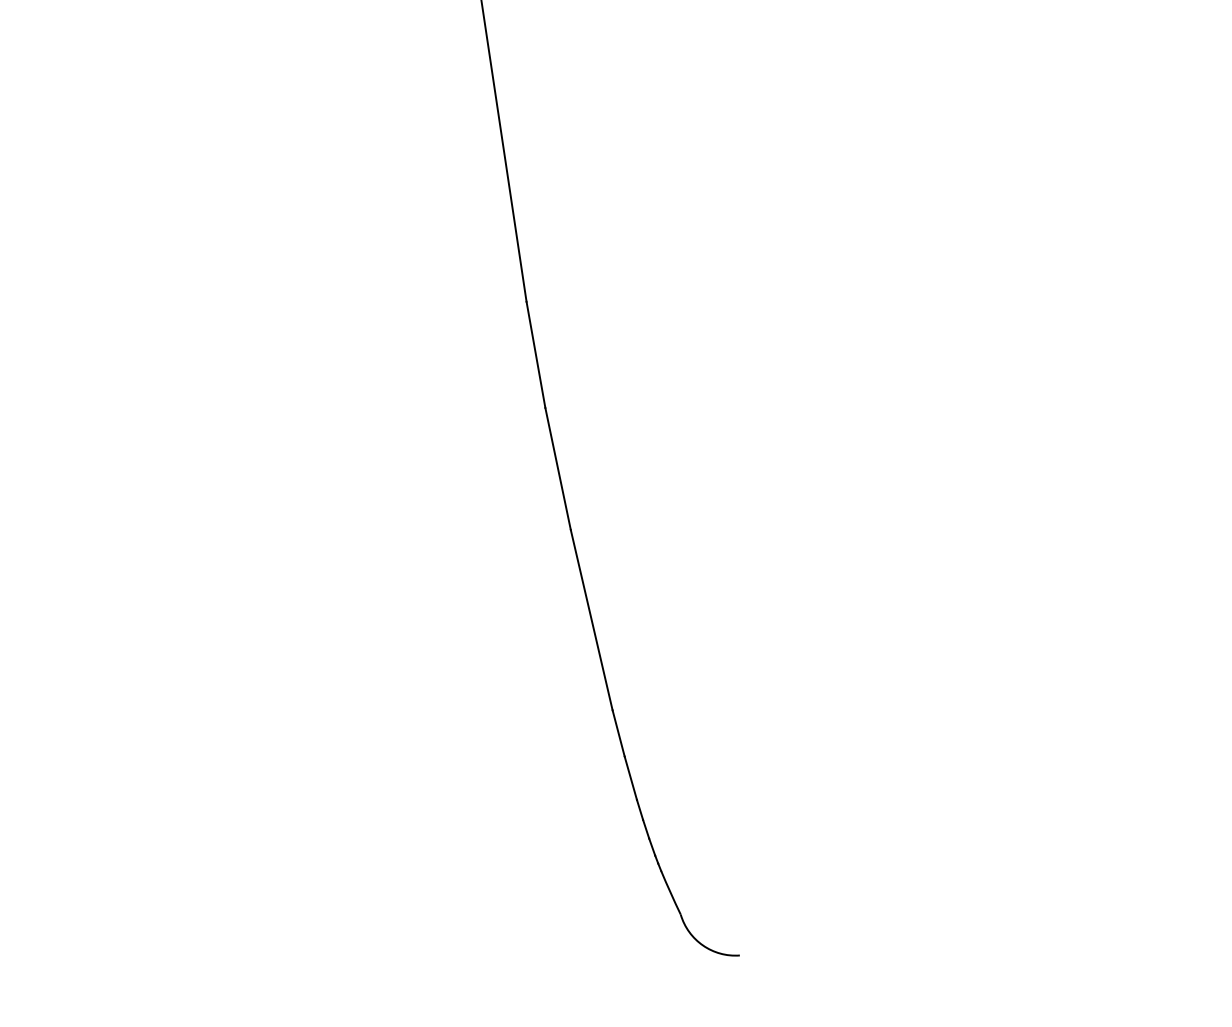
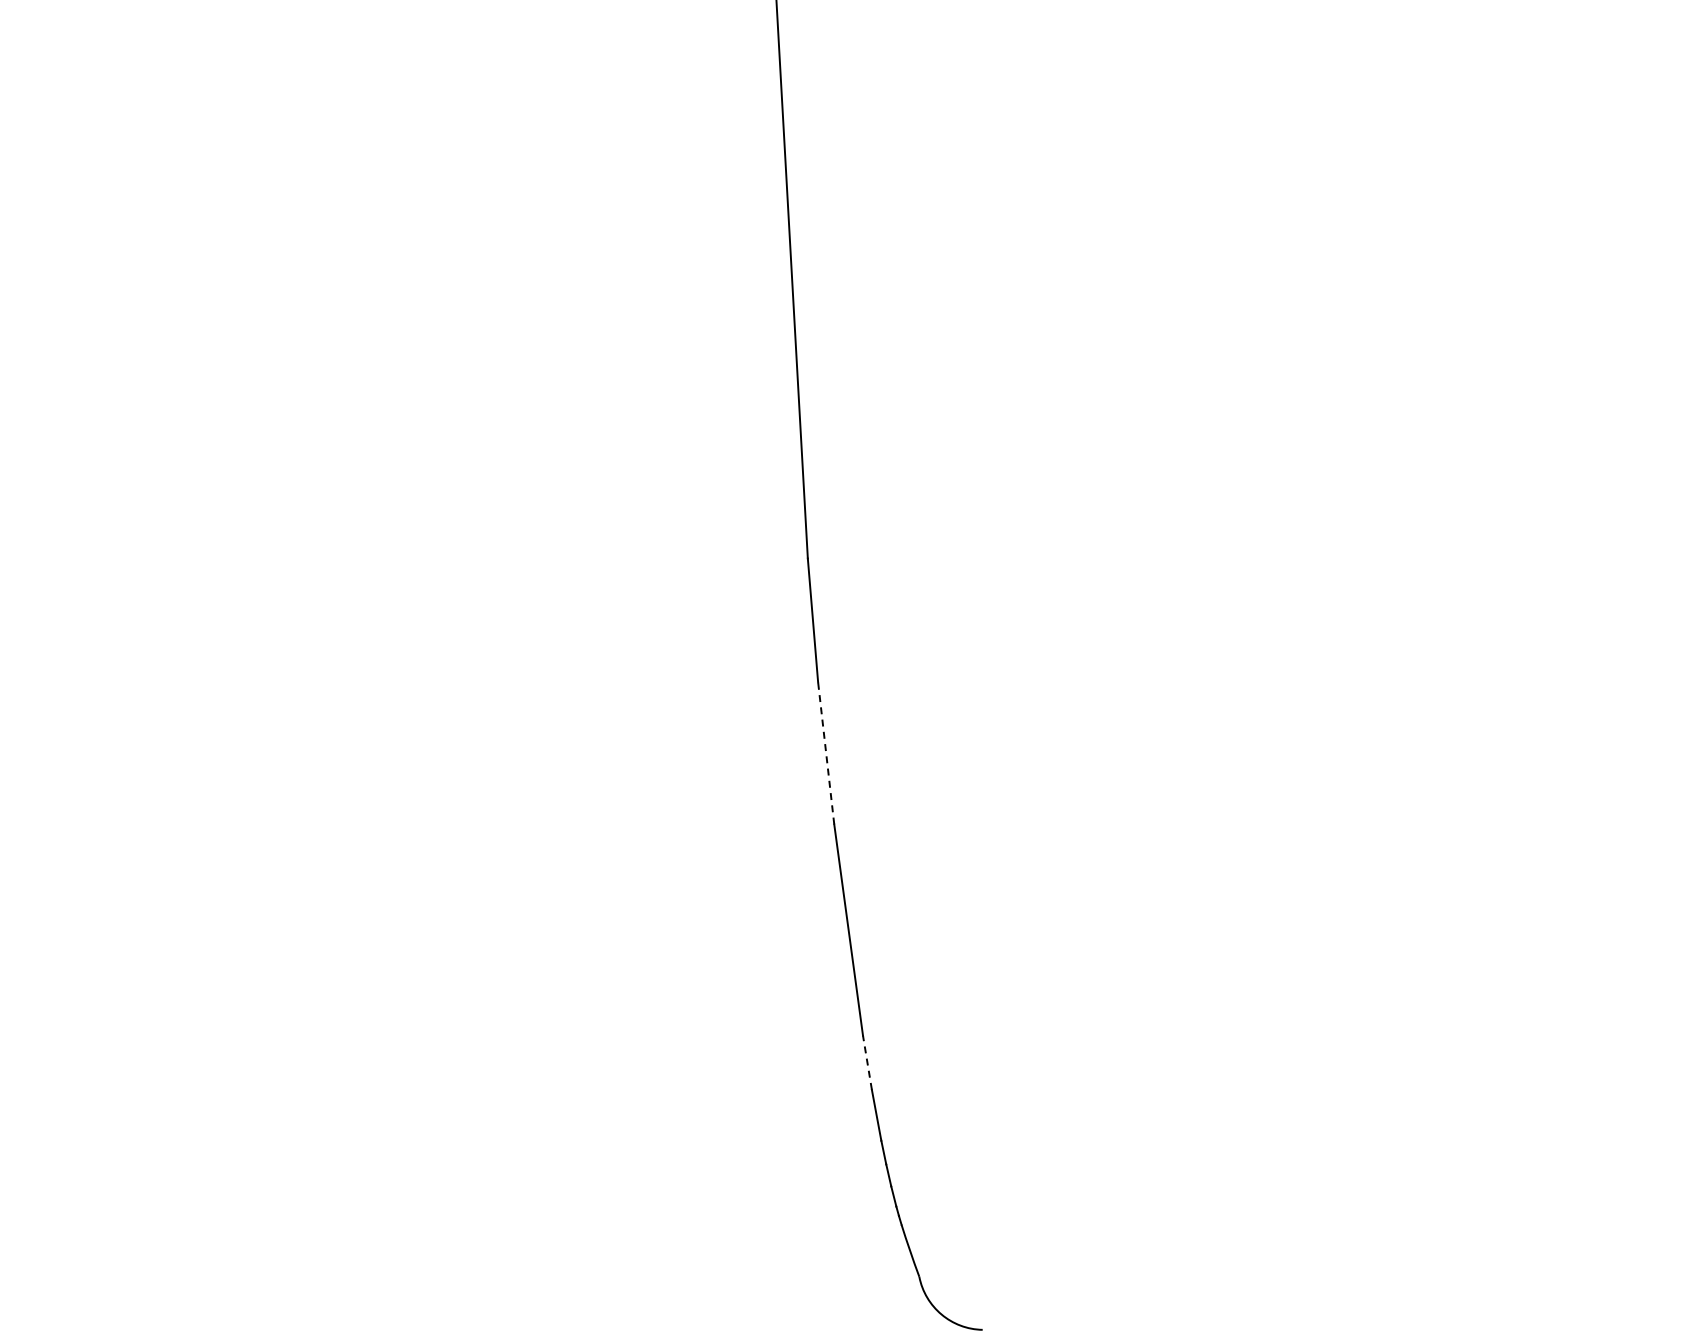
line: (558, 469) -> (826, 753), solid -> dashed
line: (618, 733) -> (867, 1062), solid -> dashed

